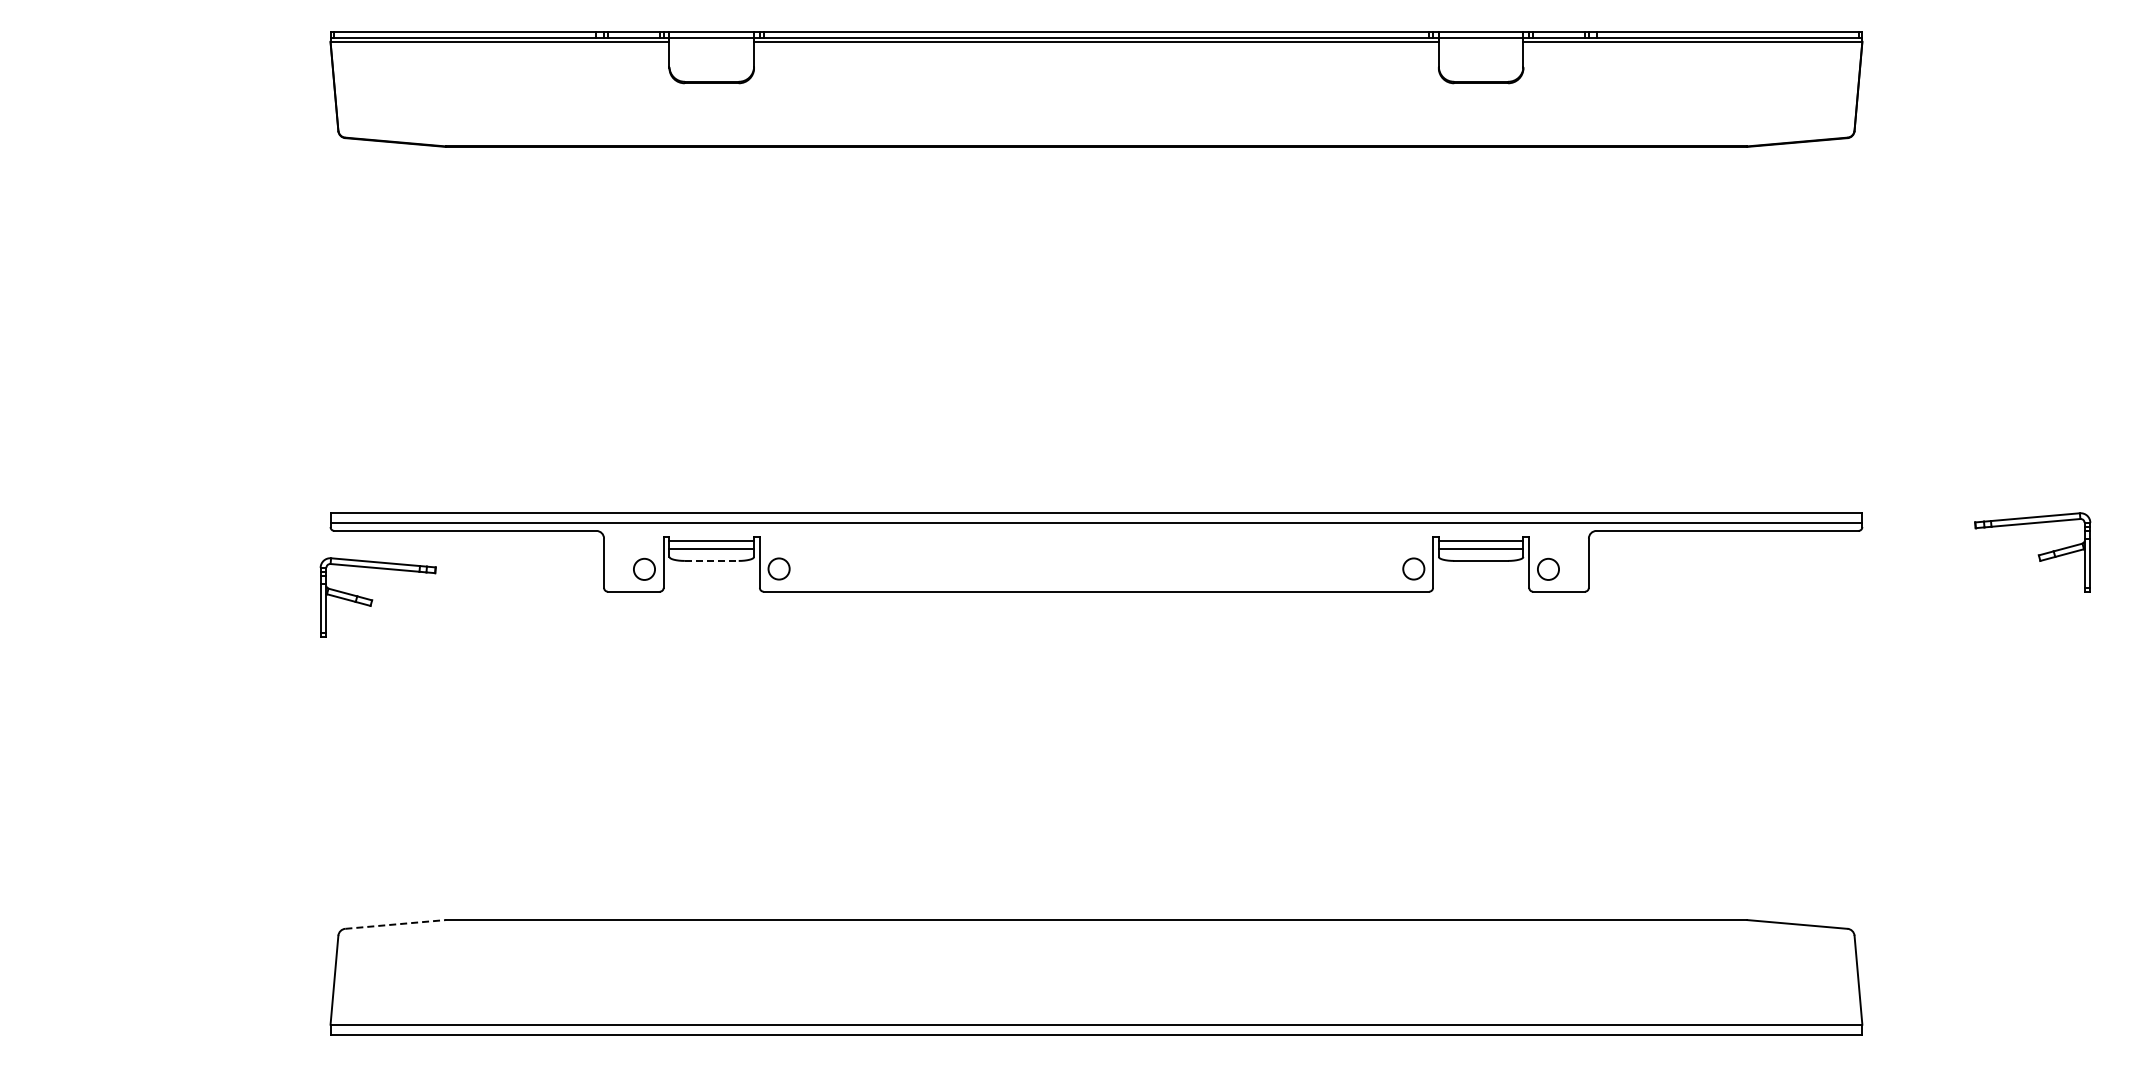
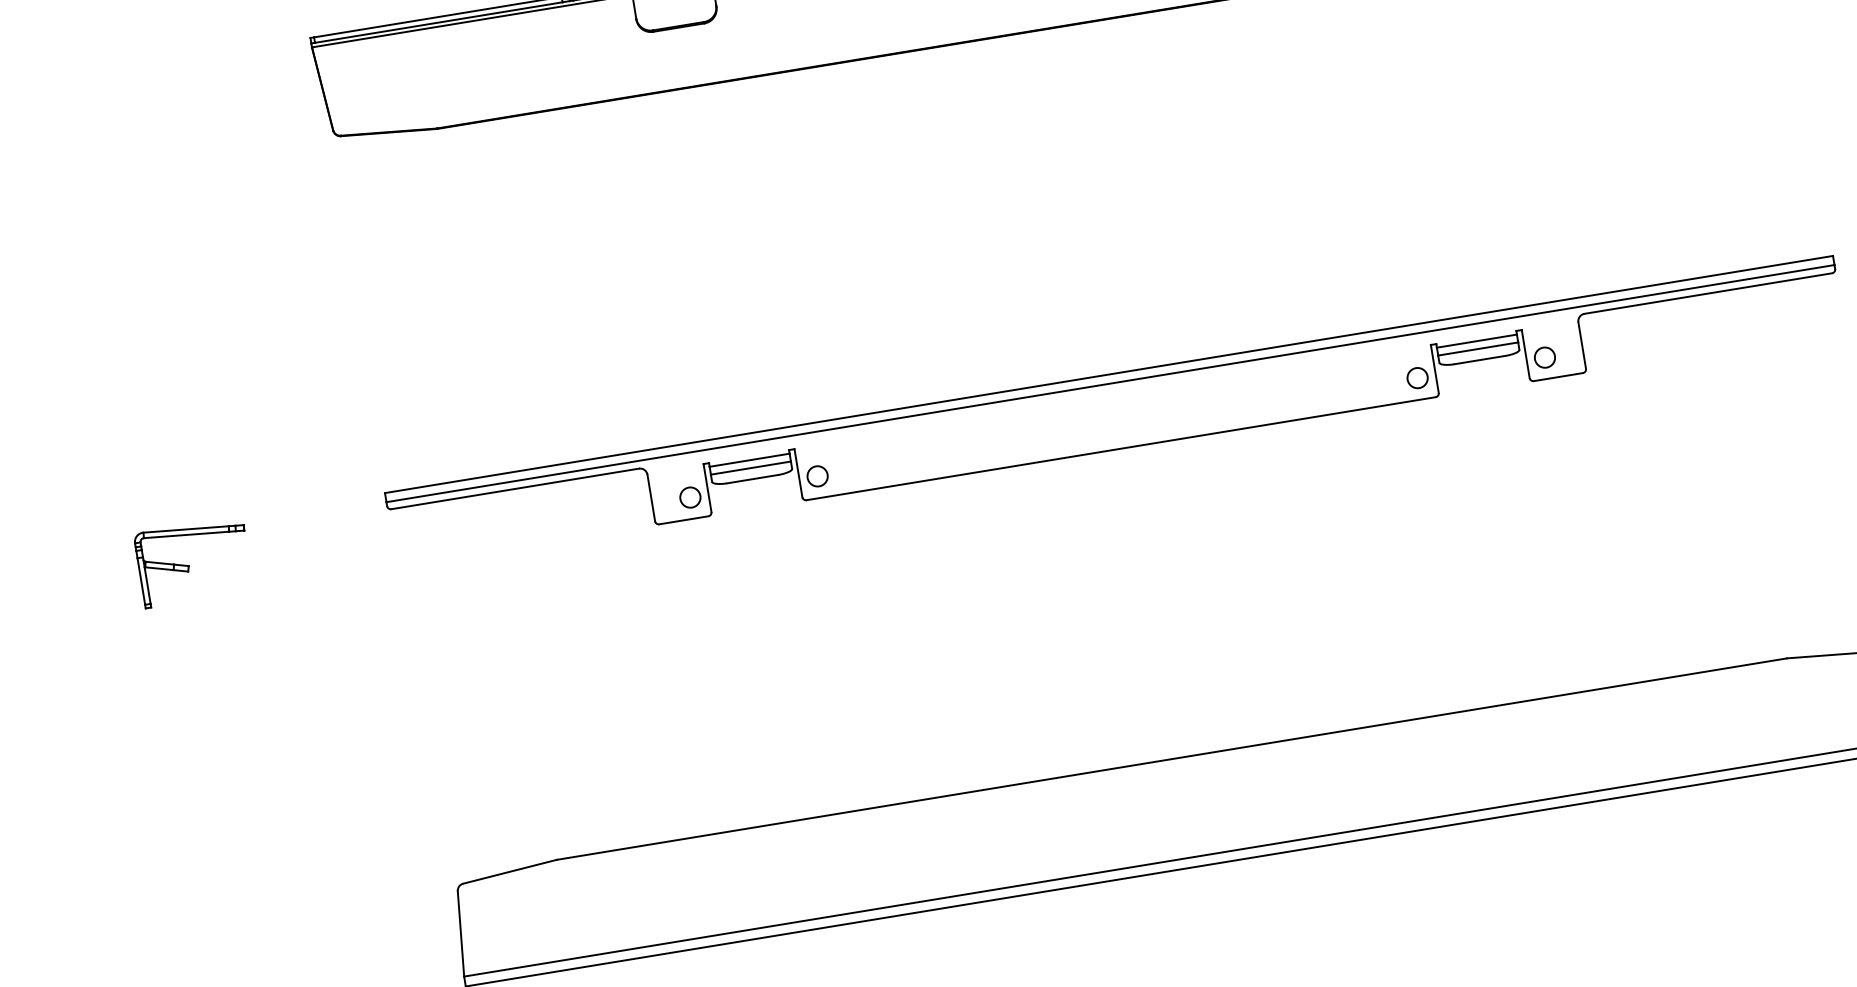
line: (711, 560) -> (752, 478), dashed -> solid
part: (377, 597) -> (193, 562), moved
line: (396, 924) -> (510, 871), dashed -> solid

